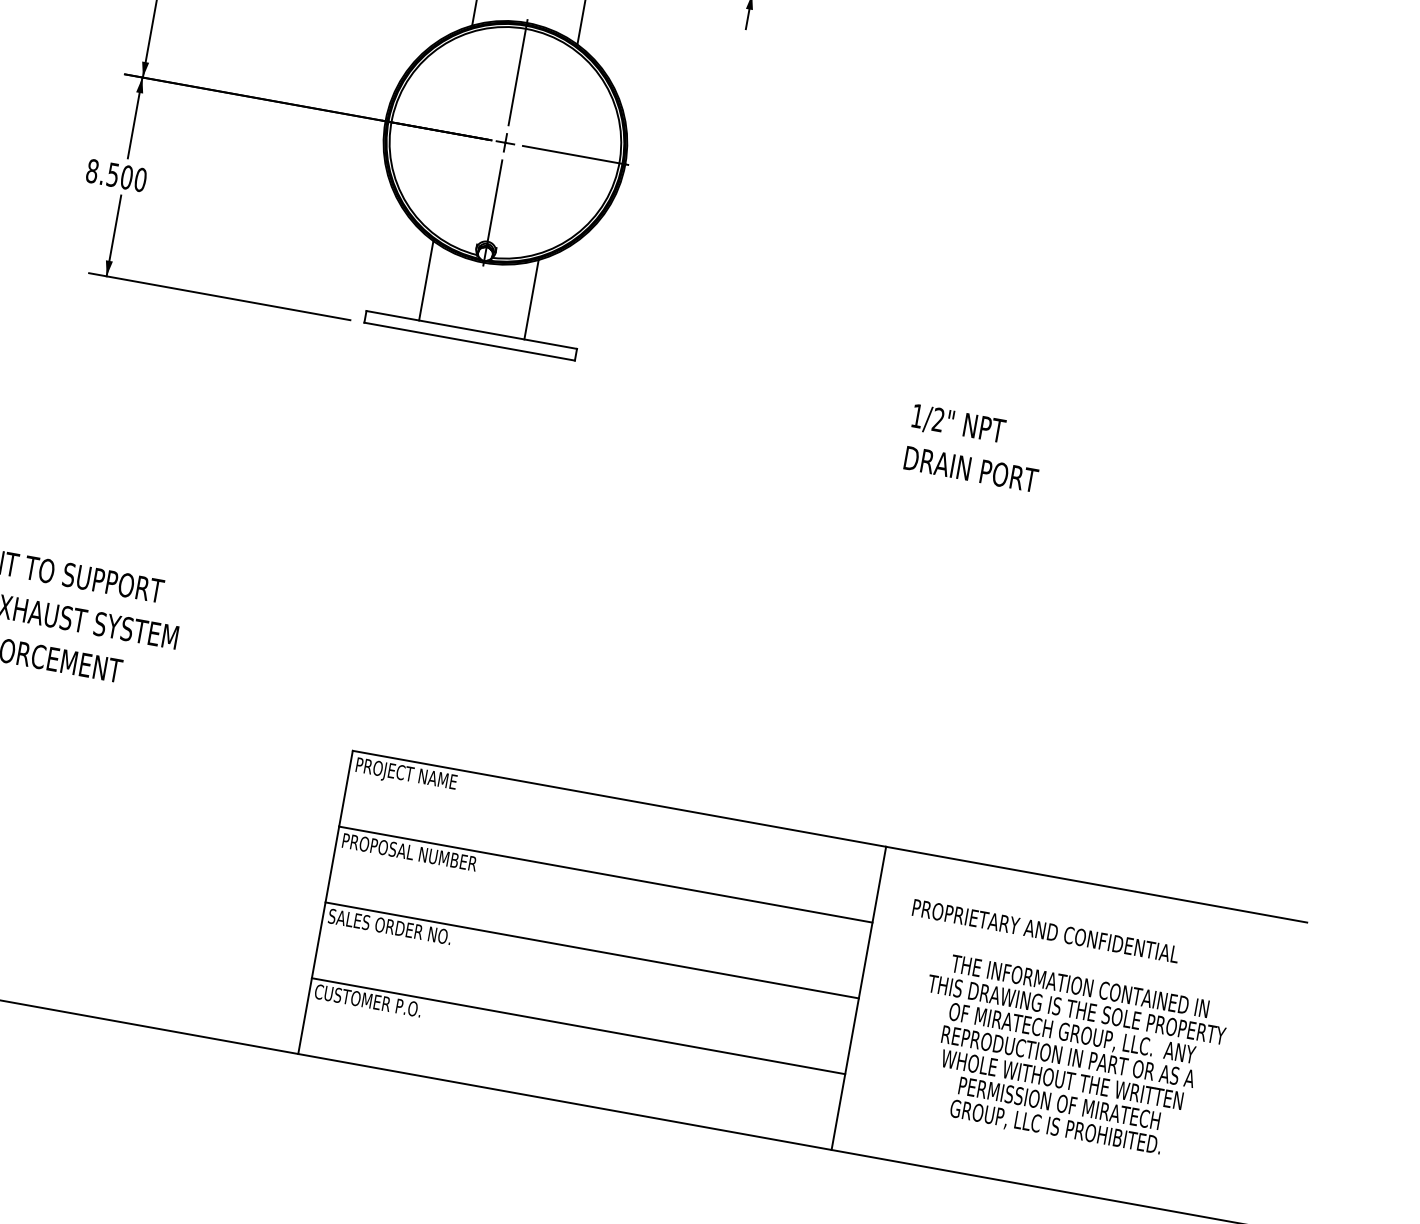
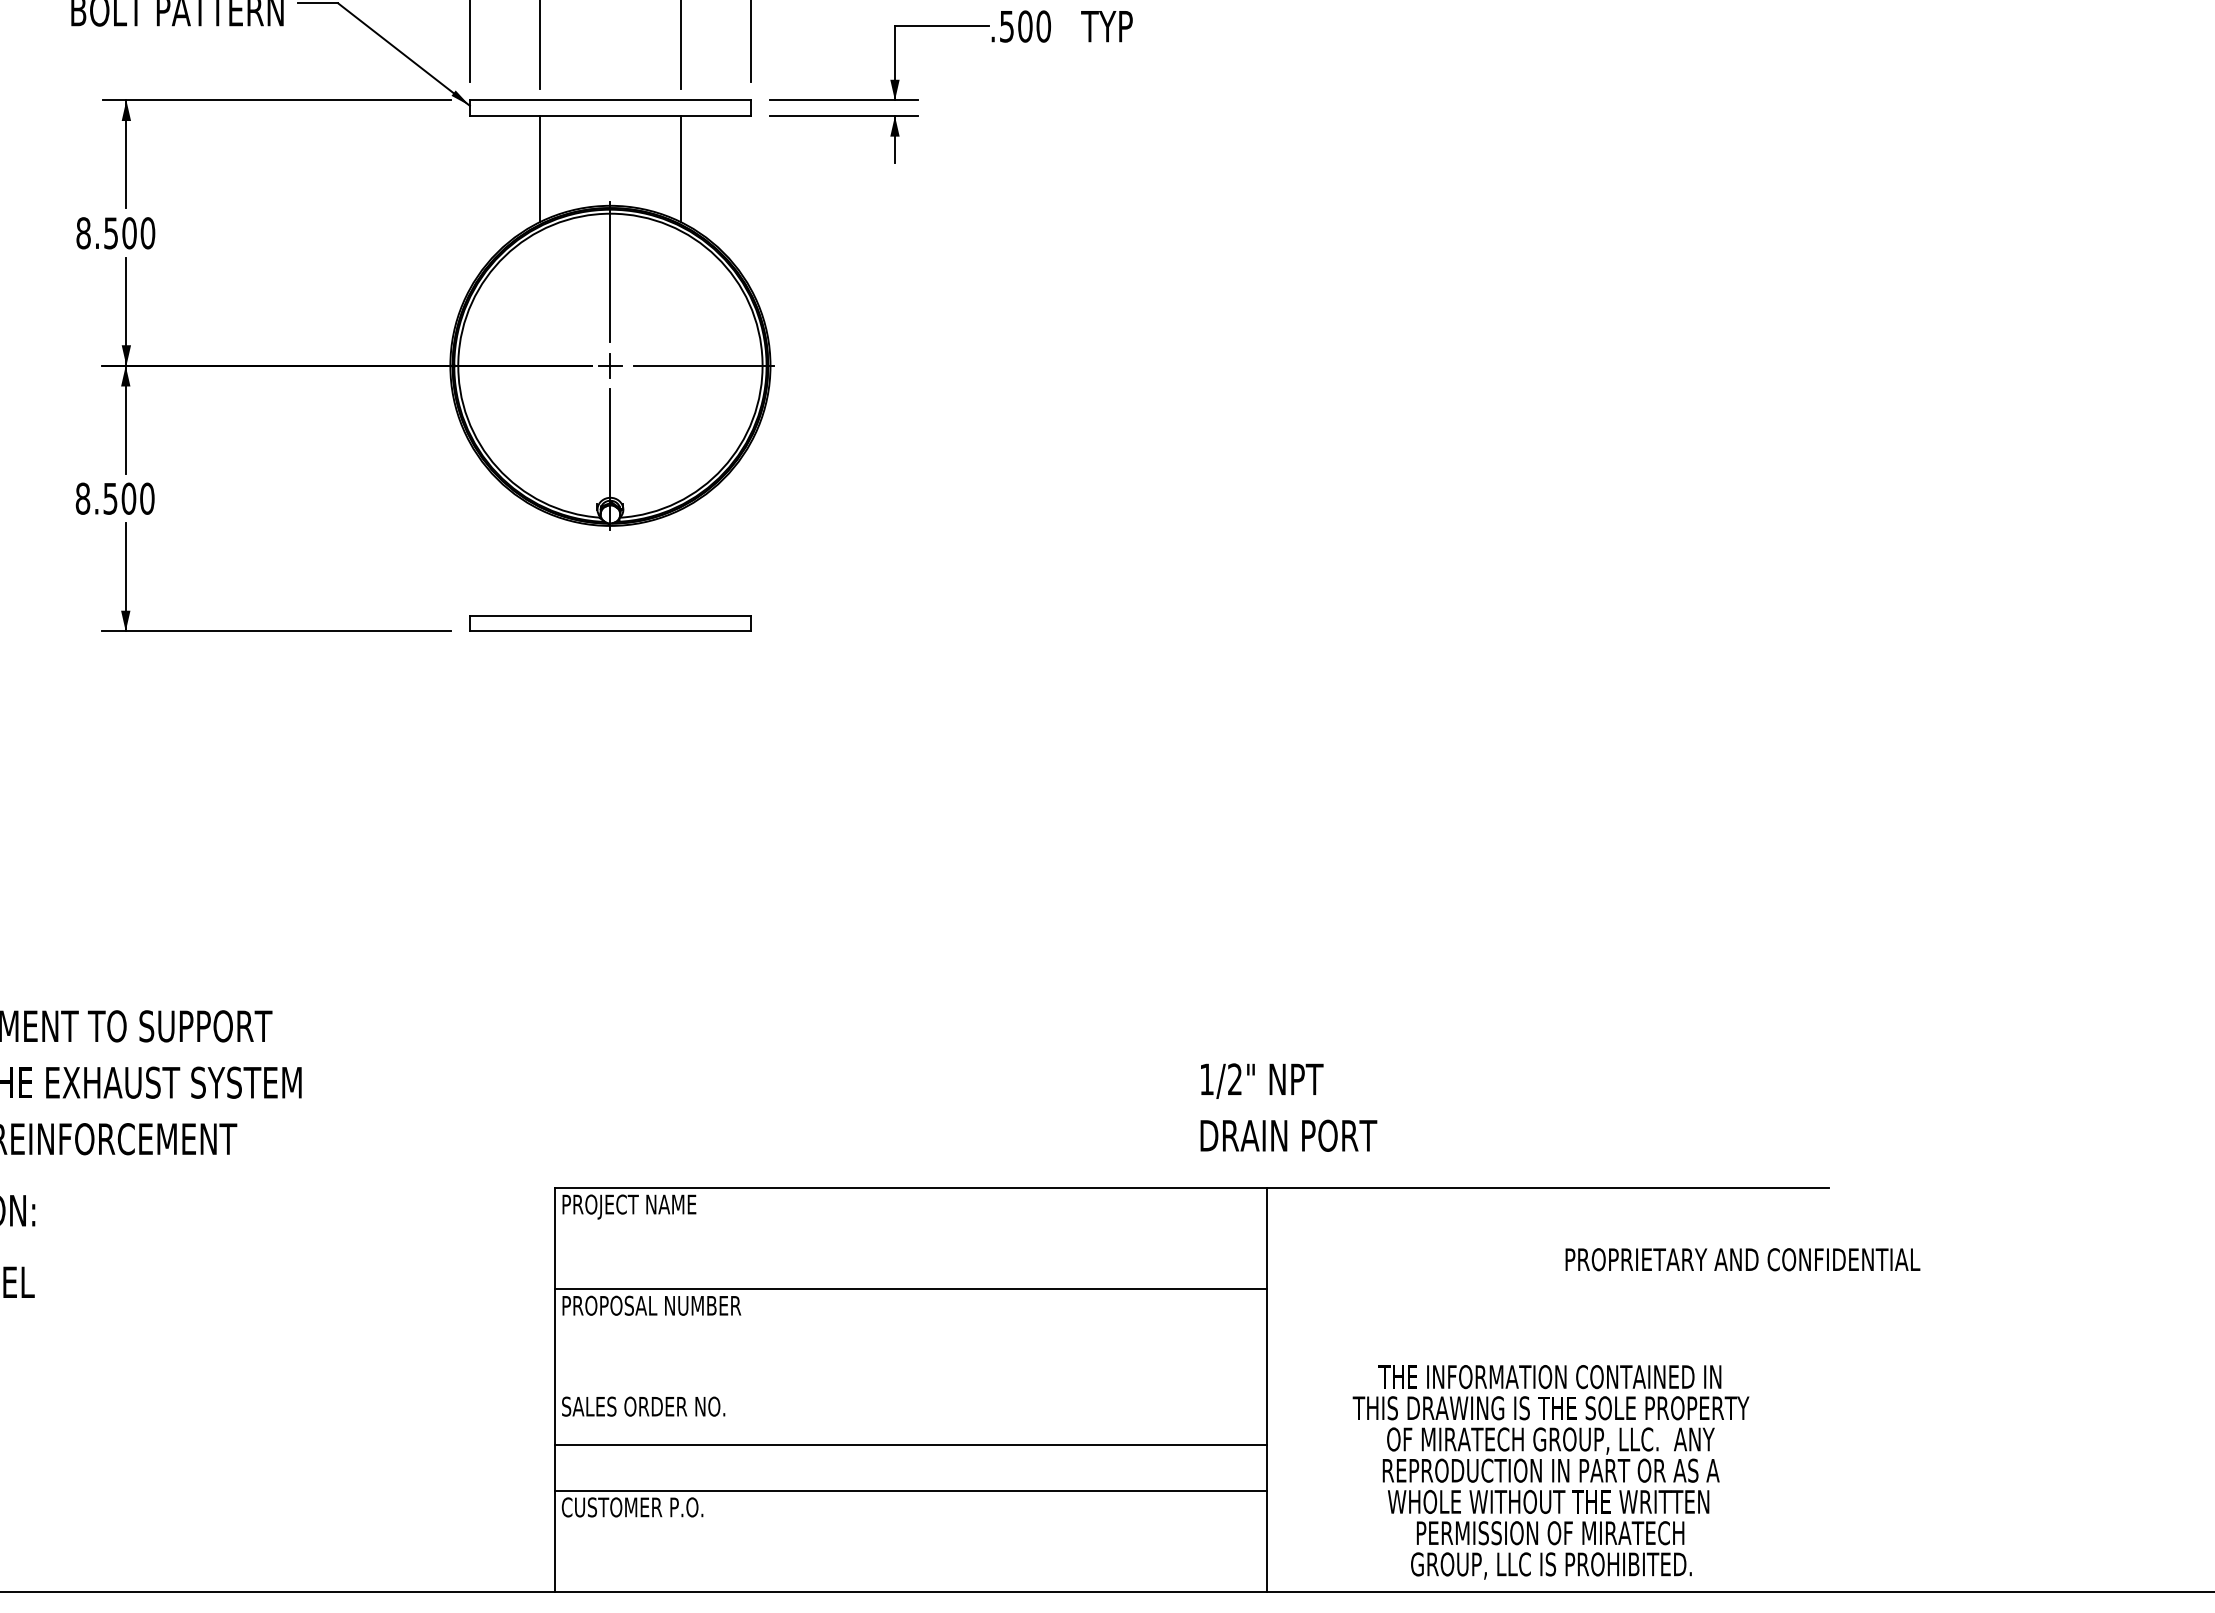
line: (426, 280) -> (540, 562), removed
line: (531, 299) -> (680, 562), removed
text: (974, 448) -> (1288, 1107), moved
text: (1045, 931) -> (1742, 1259), moved
line: (592, 950) -> (910, 1445), moved
text: (1067, 1057) -> (1550, 1472), moved

